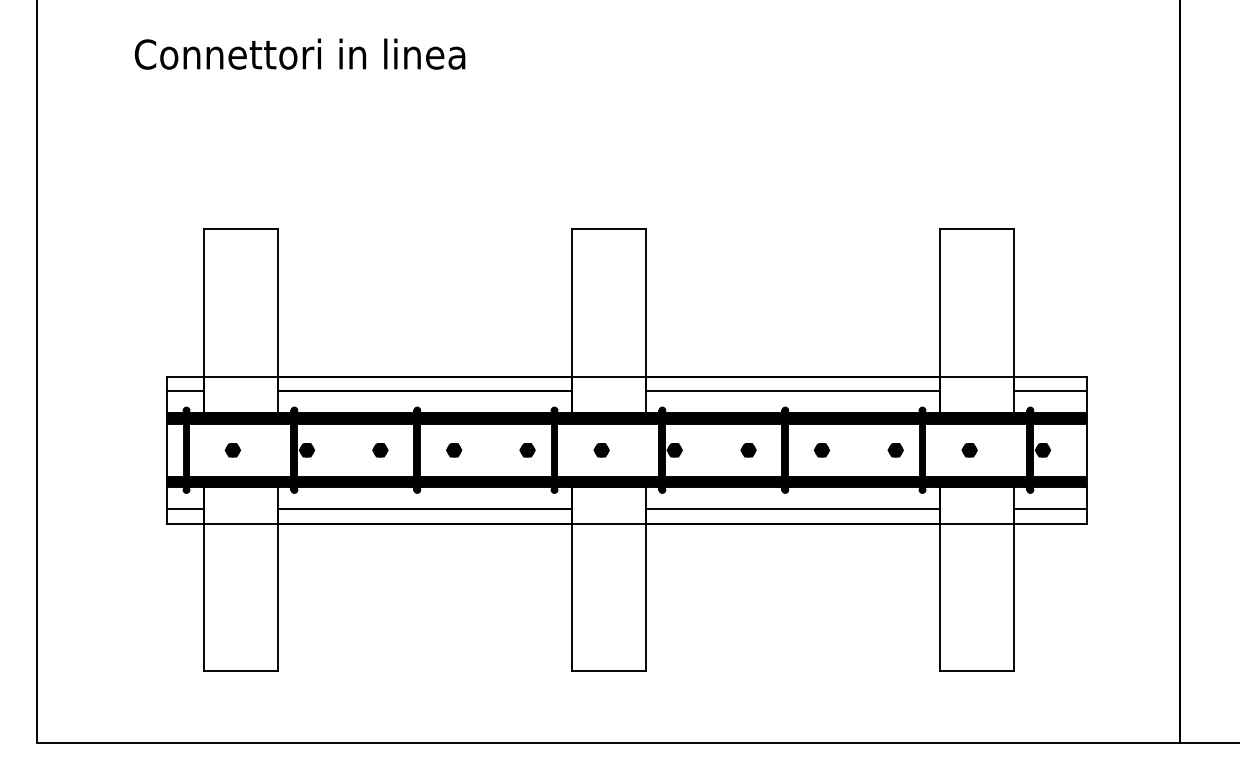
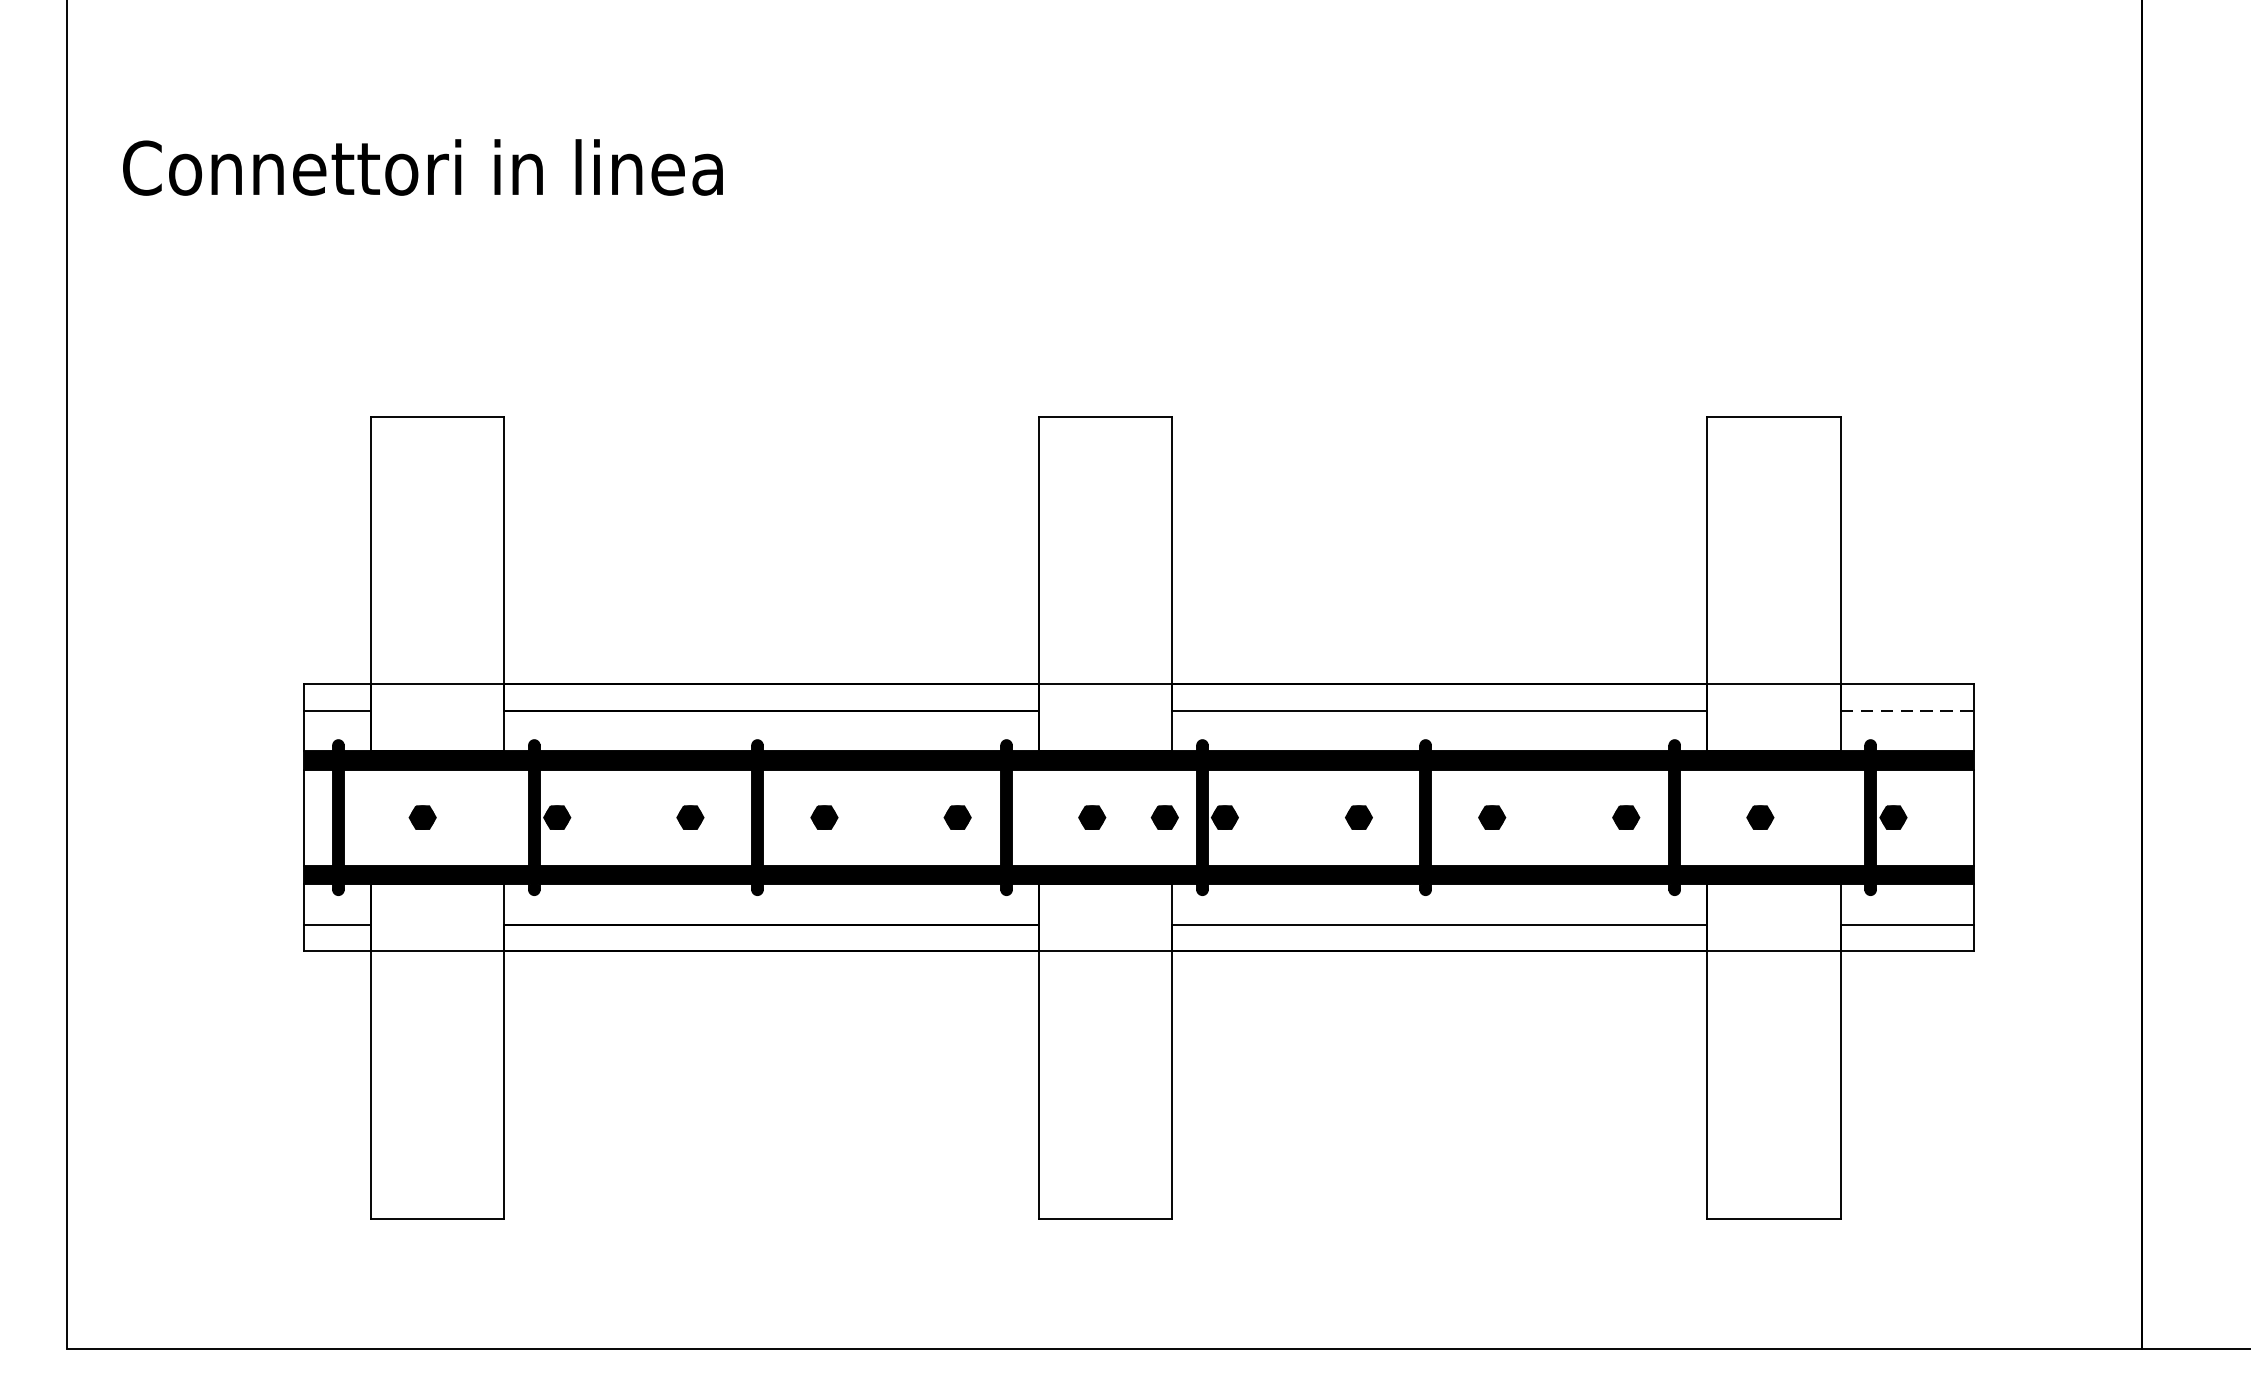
text: (299, 53) -> (421, 166), moved
line: (1050, 391) -> (1907, 710), solid -> dashed
part: (641, 450) -> (1164, 818), added

